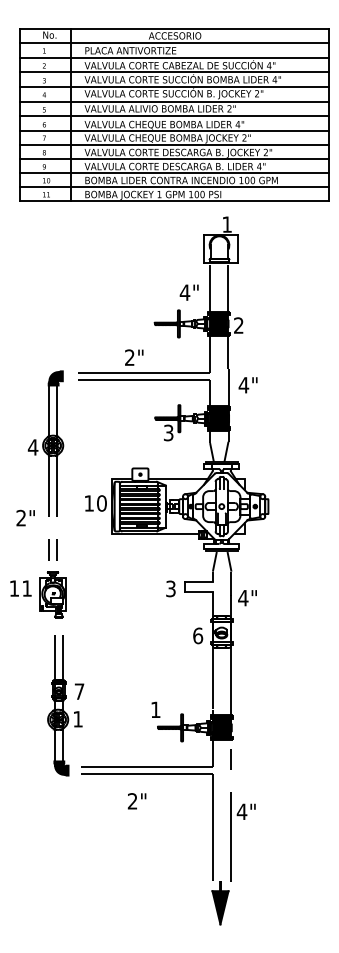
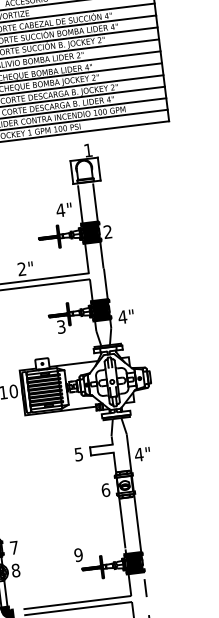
text: (247, 385) -> (125, 317), moved
text: (170, 588) -> (78, 454), 3 -> 5
text: (155, 709) -> (78, 554), 1 -> 9
text: (77, 719) -> (15, 570), 1 -> 8

